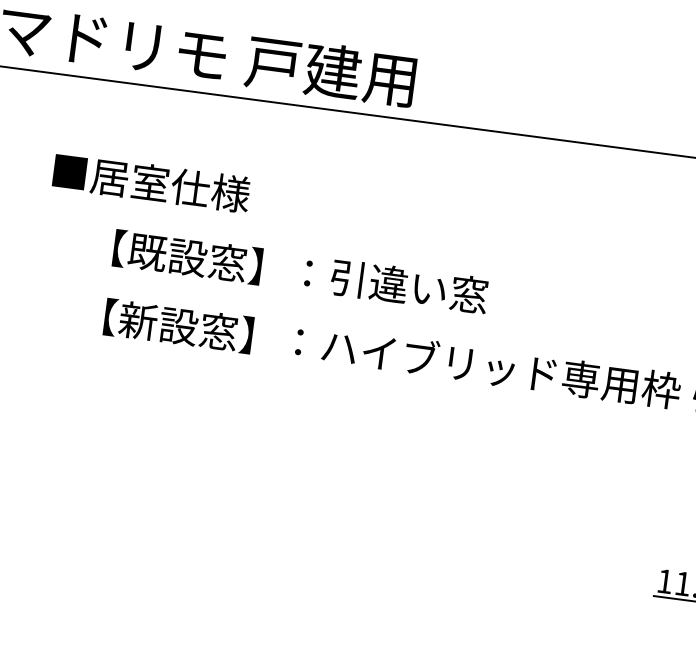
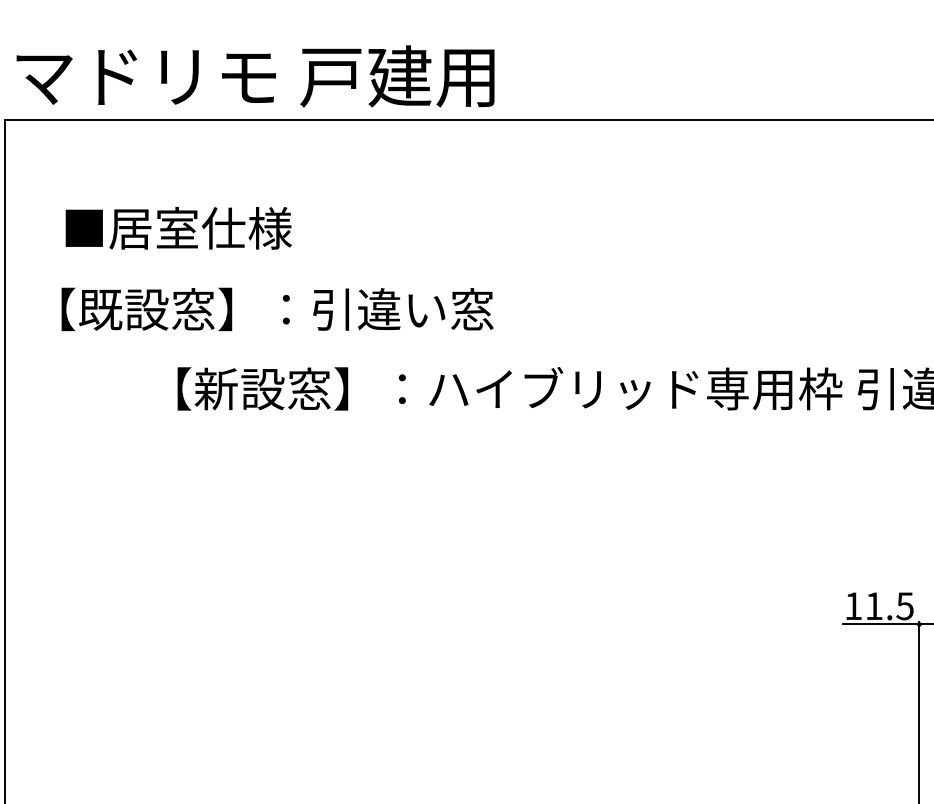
text: (151, 183) -> (178, 228), moved
text: (300, 271) -> (277, 308), moved

